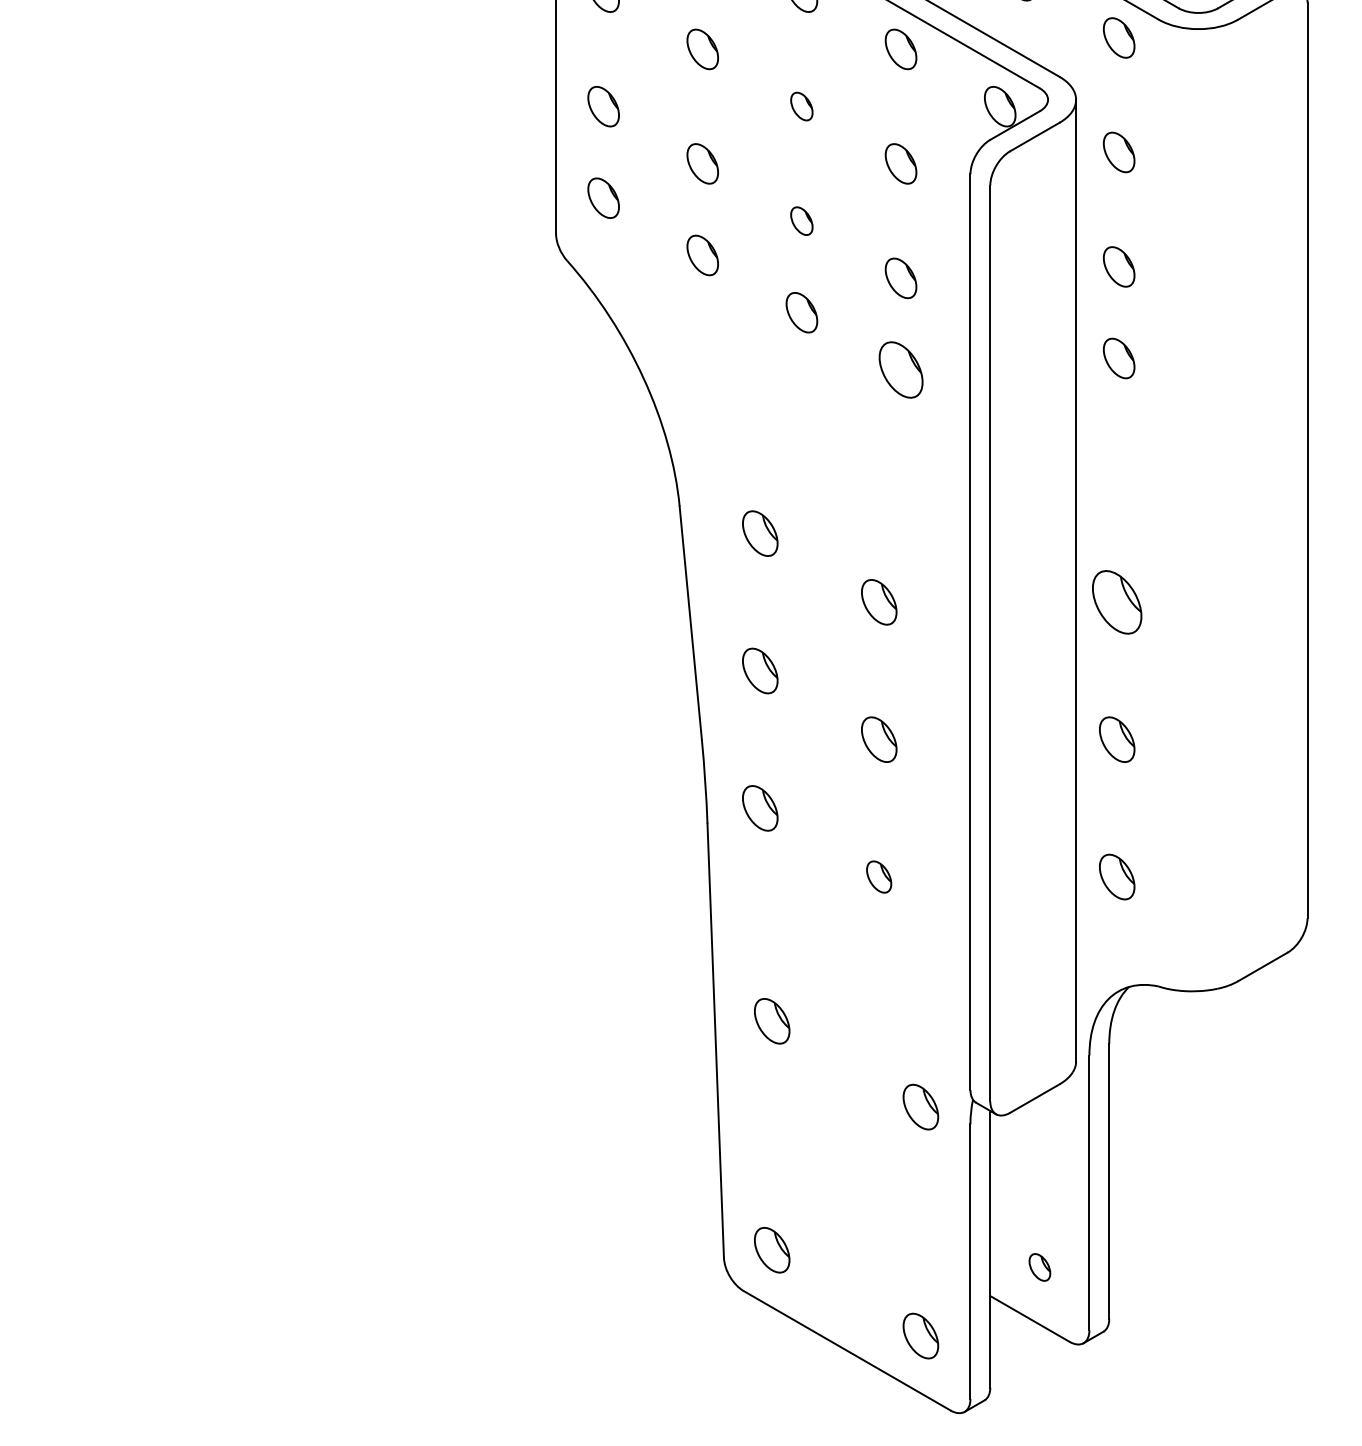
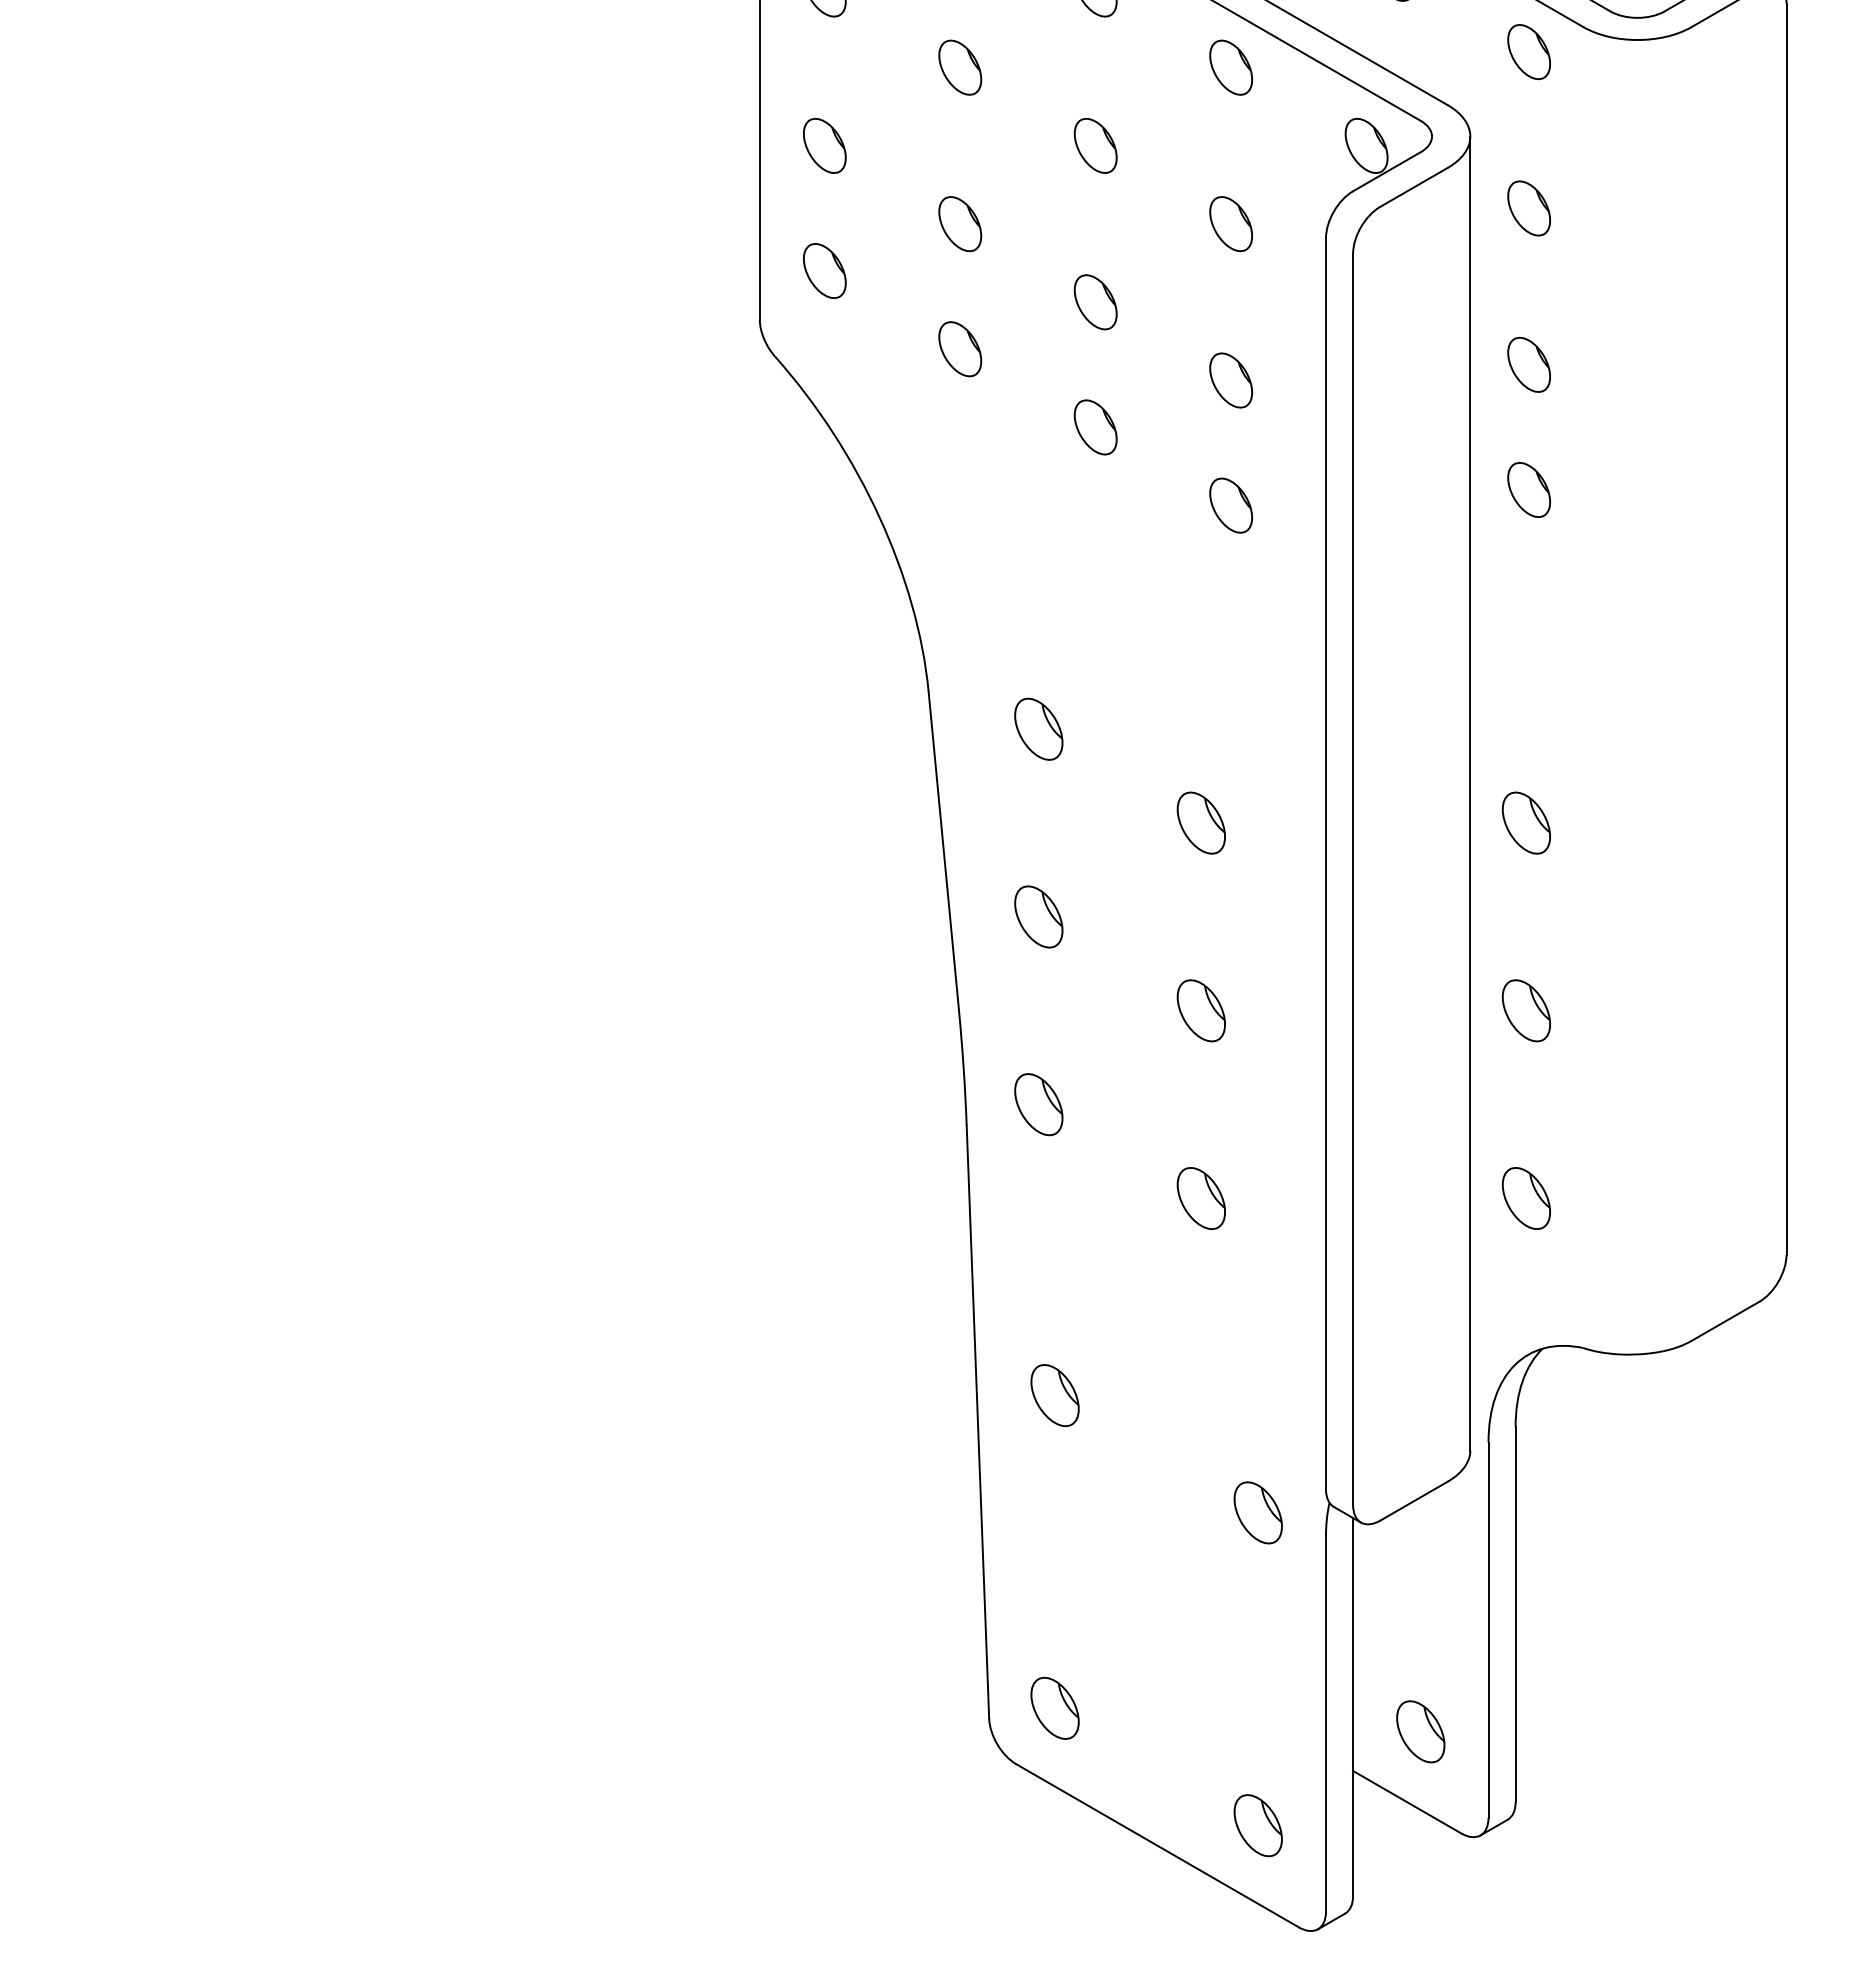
part: (801, 106) -> (1095, 145), size x1.43
part: (801, 221) -> (1095, 302), size x1.43
part: (900, 369) -> (1230, 505), size x0.71
part: (1117, 601) -> (1526, 822), size x0.71
part: (878, 877) -> (1200, 1198), size x1.43
part: (1039, 1267) -> (1420, 1731), size x1.67

